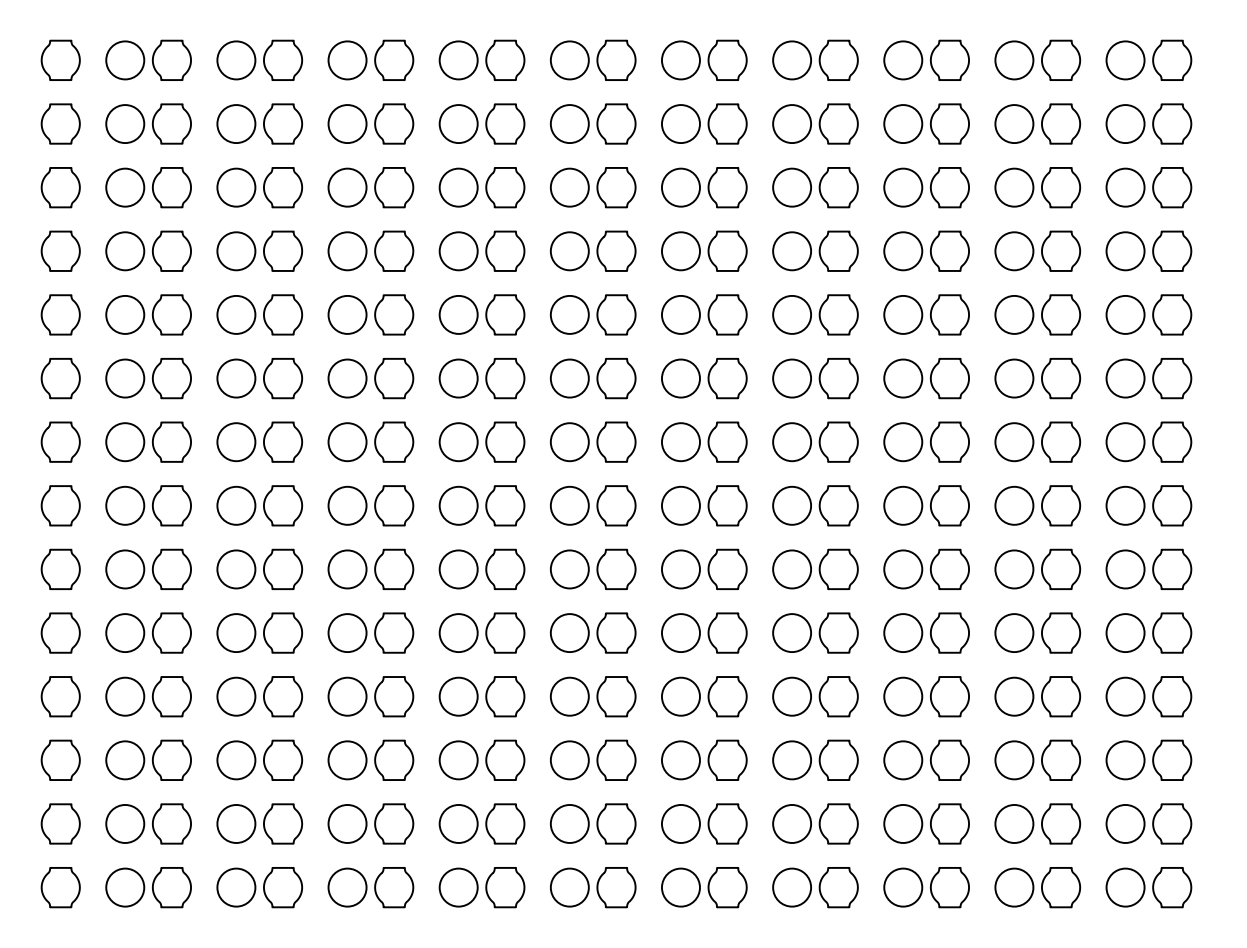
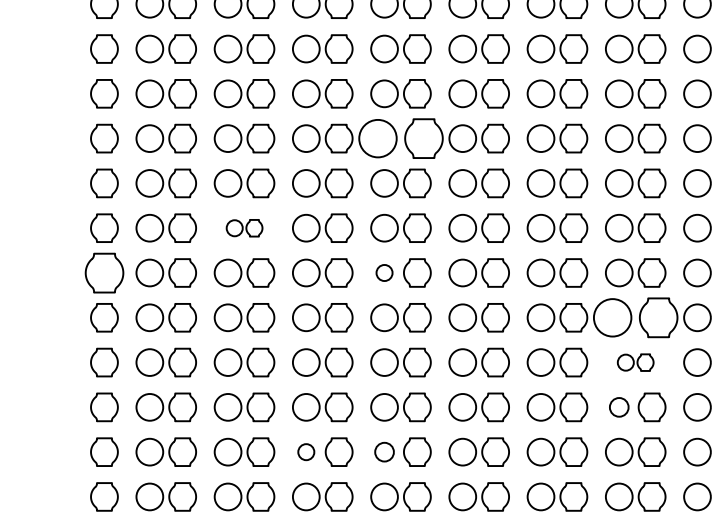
part: (481, 378) -> (400, 138), size x1.4
part: (259, 505) -> (244, 227), size x0.6
part: (60, 568) -> (104, 272), size x1.4
circle: (458, 569) -> (384, 273), size x0.6
part: (815, 632) -> (635, 317), size x1.4
part: (815, 696) -> (635, 362), size x0.6
circle: (792, 760) -> (619, 407), size x0.7
circle: (347, 823) -> (306, 451), size x0.6
circle: (458, 823) -> (384, 451), size x0.7

